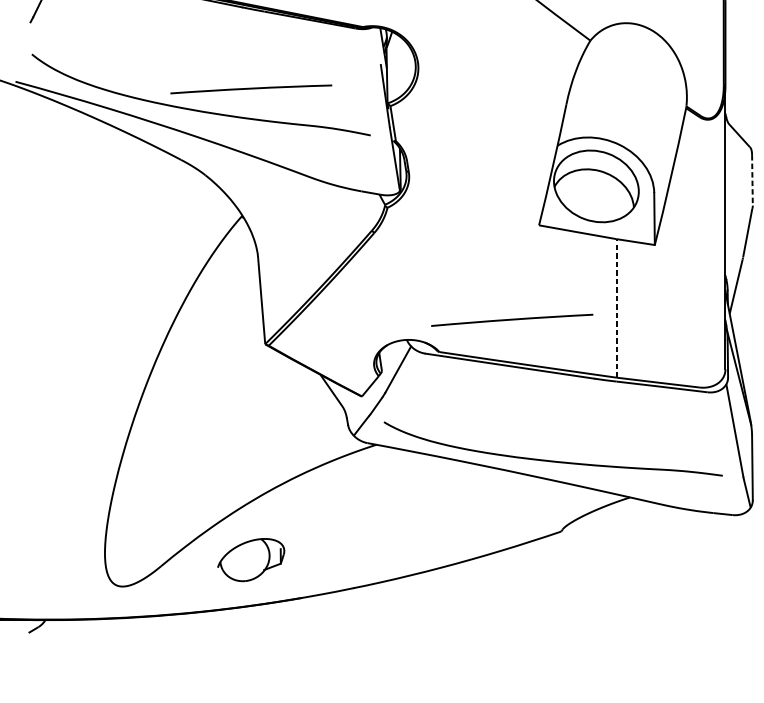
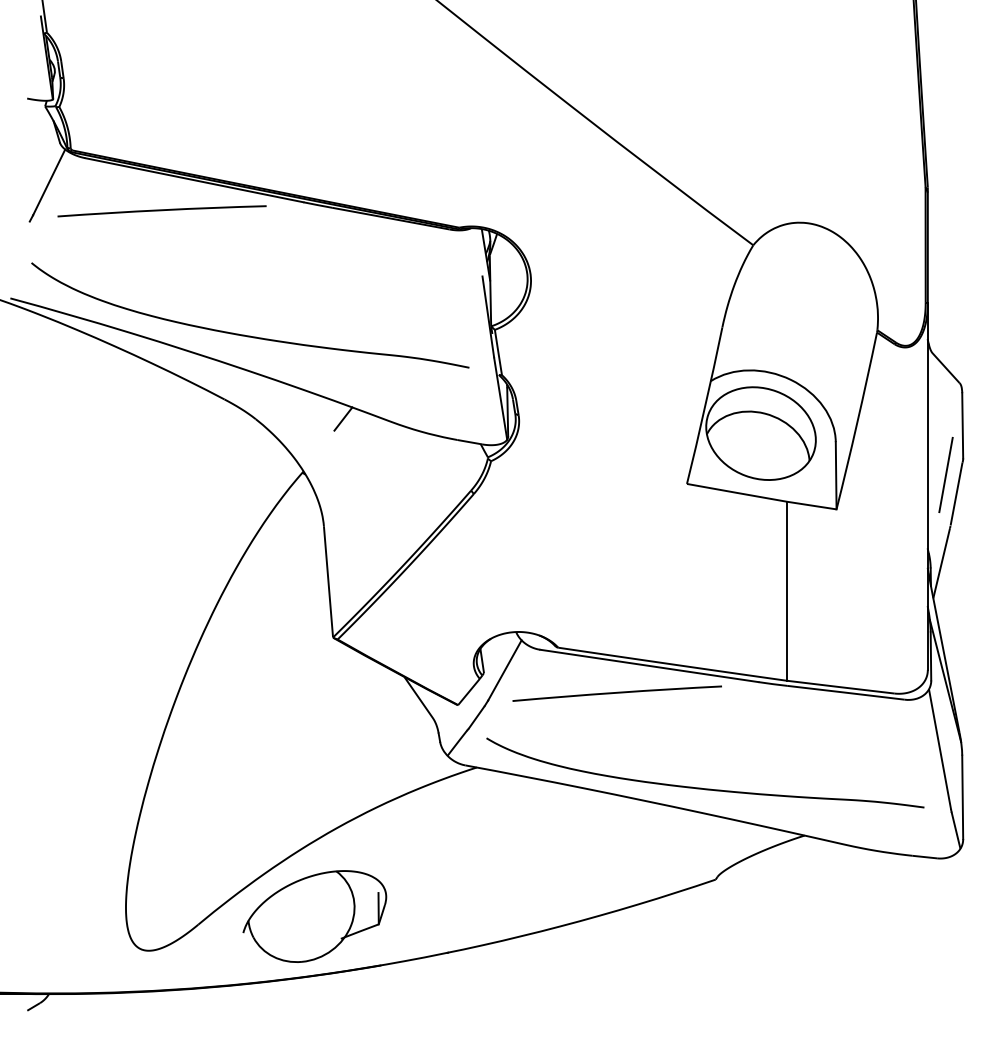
curve: (250, 89) -> (161, 211), moved
line: (273, 174) -> (343, 418), added
line: (752, 180) -> (962, 425), dashed -> solid
line: (739, 218) -> (945, 474), added
line: (616, 308) -> (787, 591), dashed -> solid
line: (511, 320) -> (616, 693), moved
part: (250, 560) -> (314, 916), size x1.67

